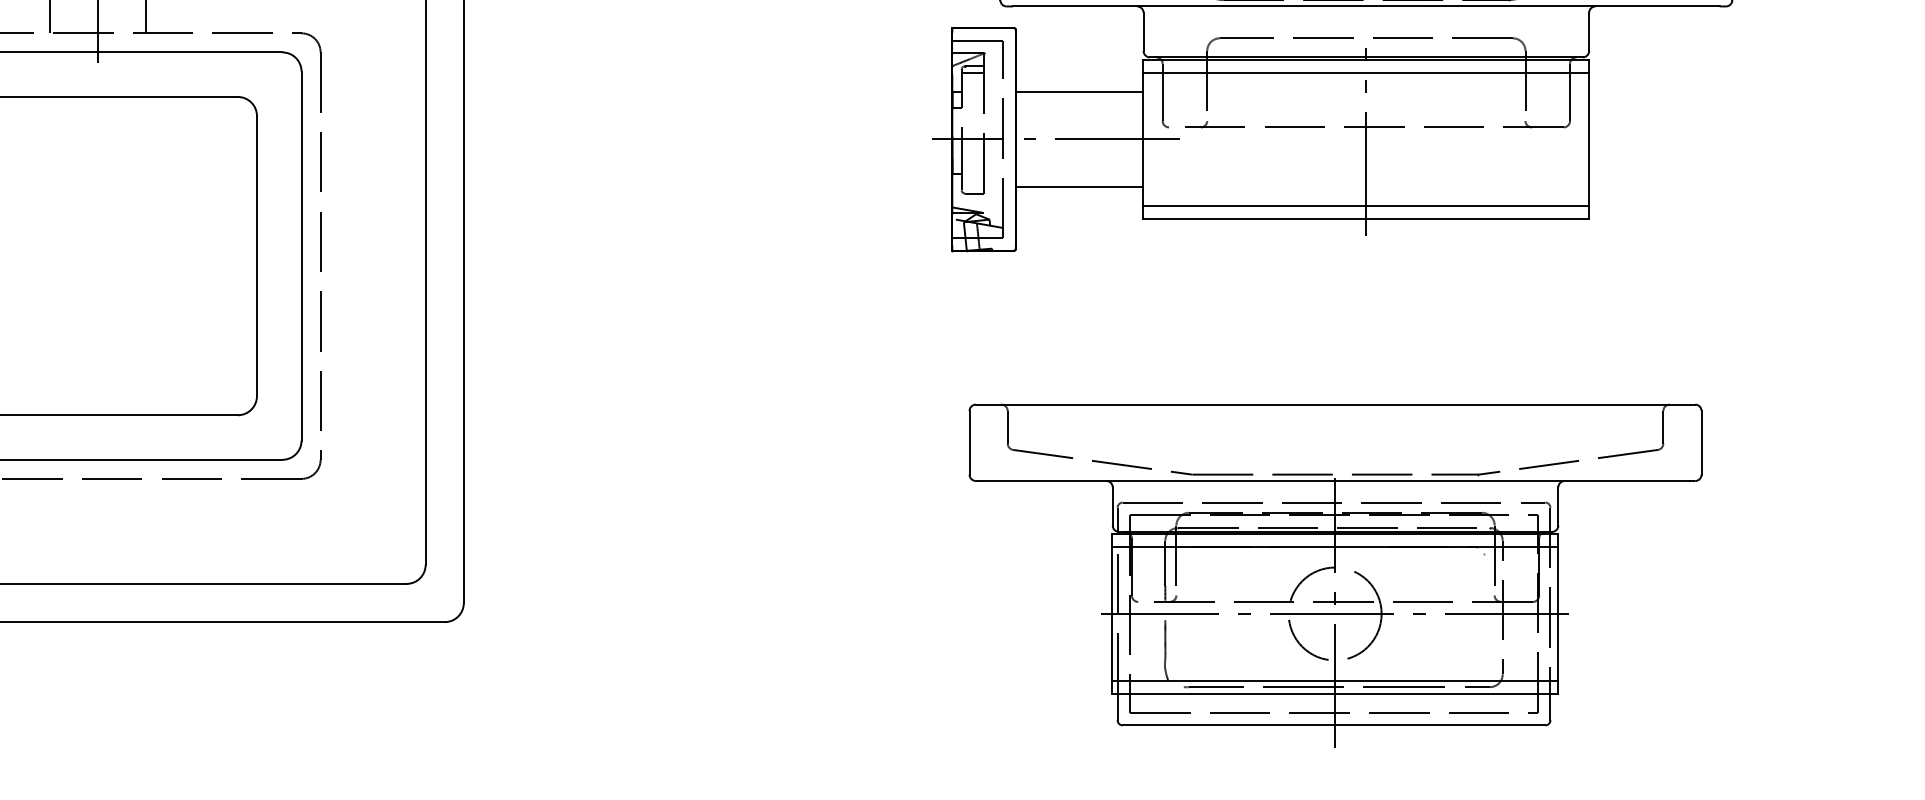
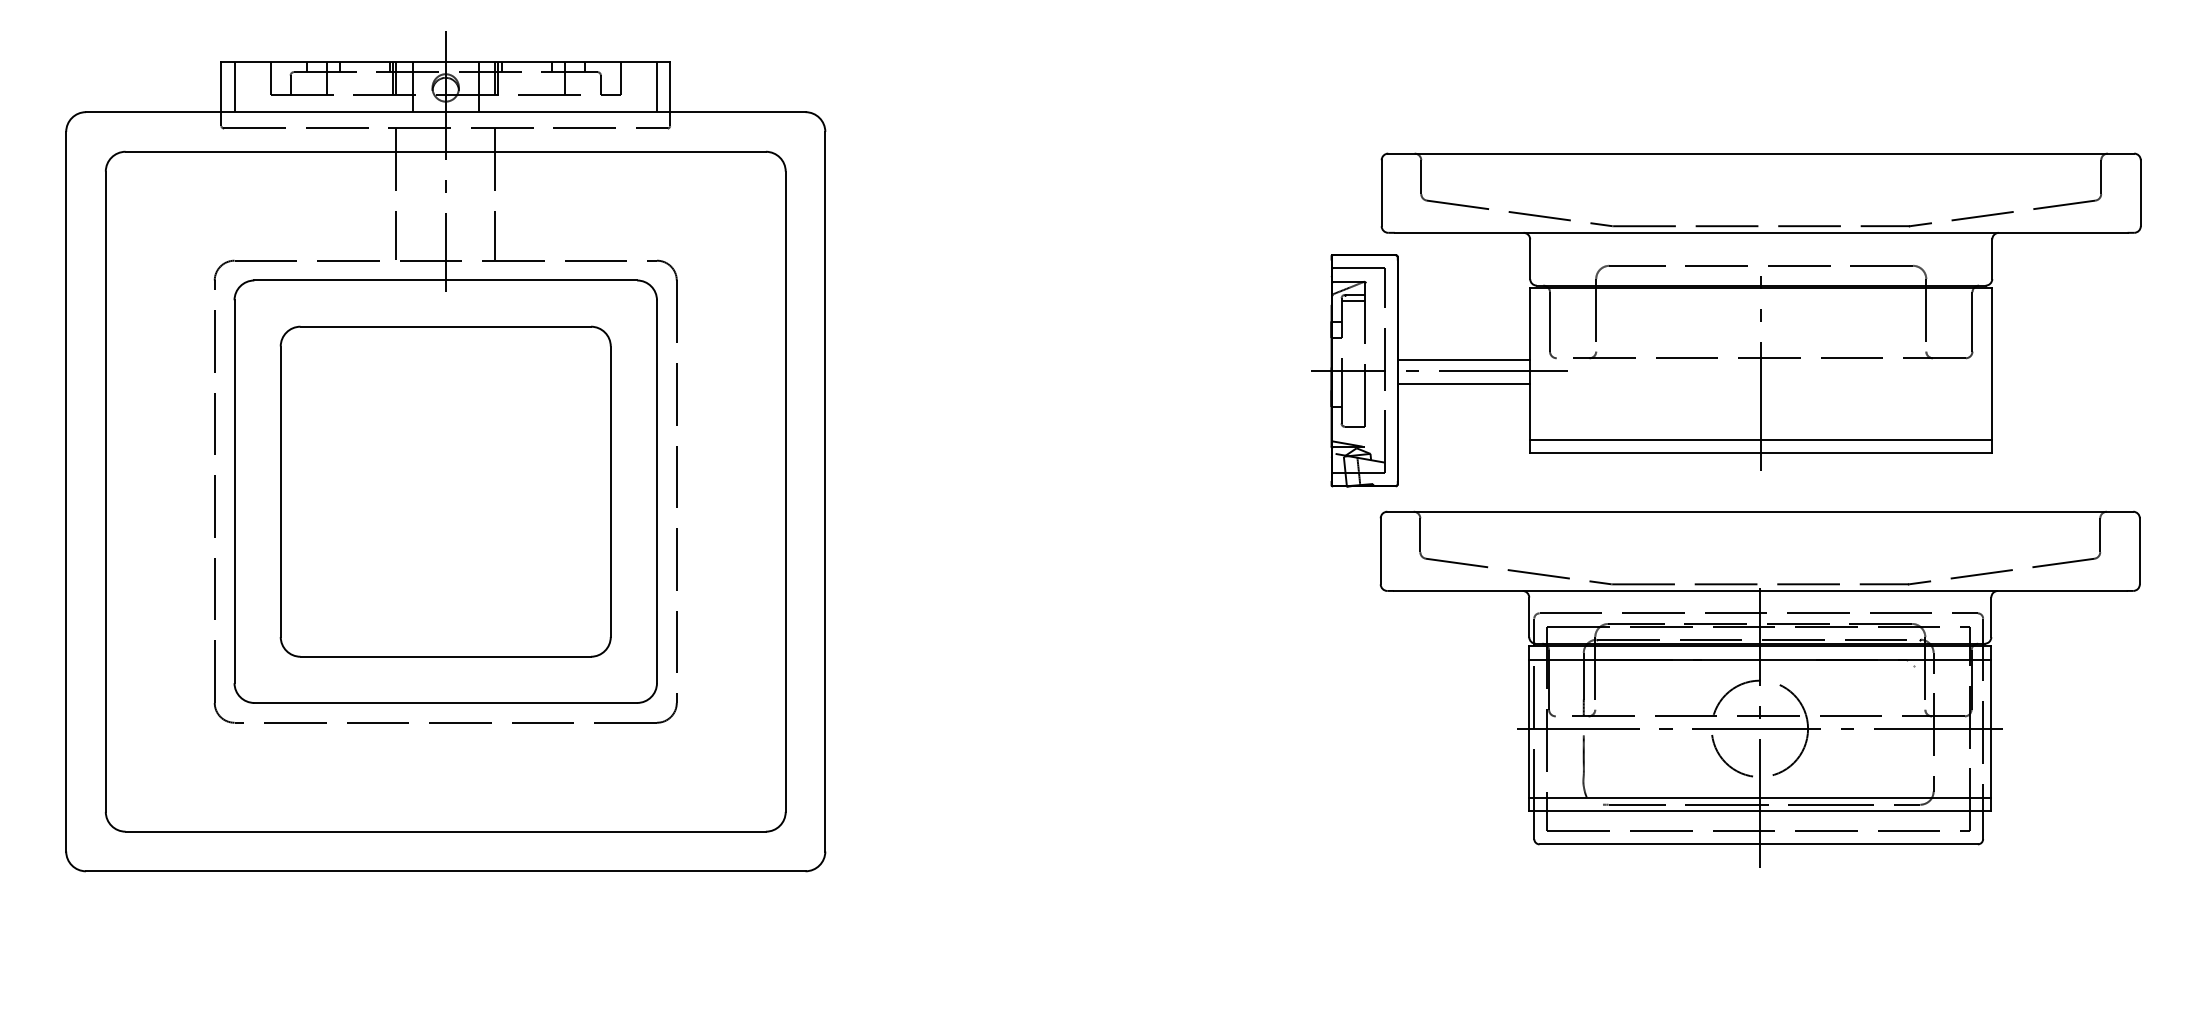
line: (1365, 72) -> (1760, 301), removed
line: (1079, 91) -> (1463, 360), moved
line: (1079, 187) -> (1463, 384), moved
part: (1334, 575) -> (1759, 688), moved

